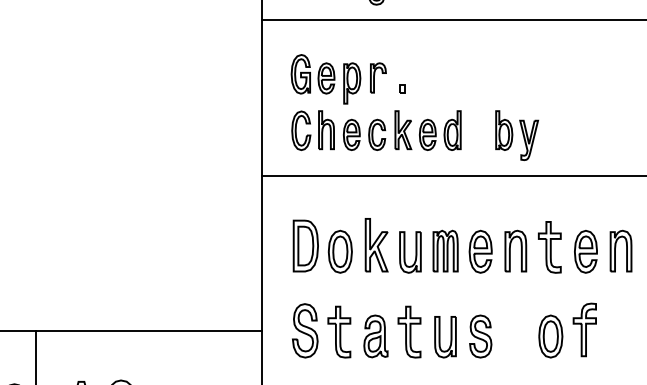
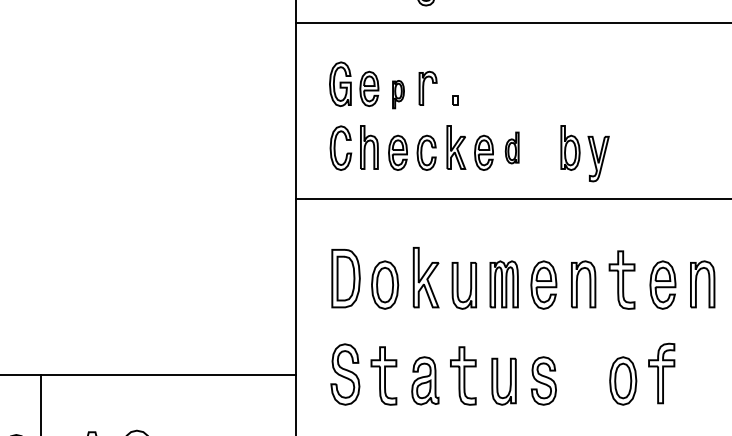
part: (352, 83) -> (398, 94), size x0.6
part: (452, 130) -> (512, 147), size x0.7

